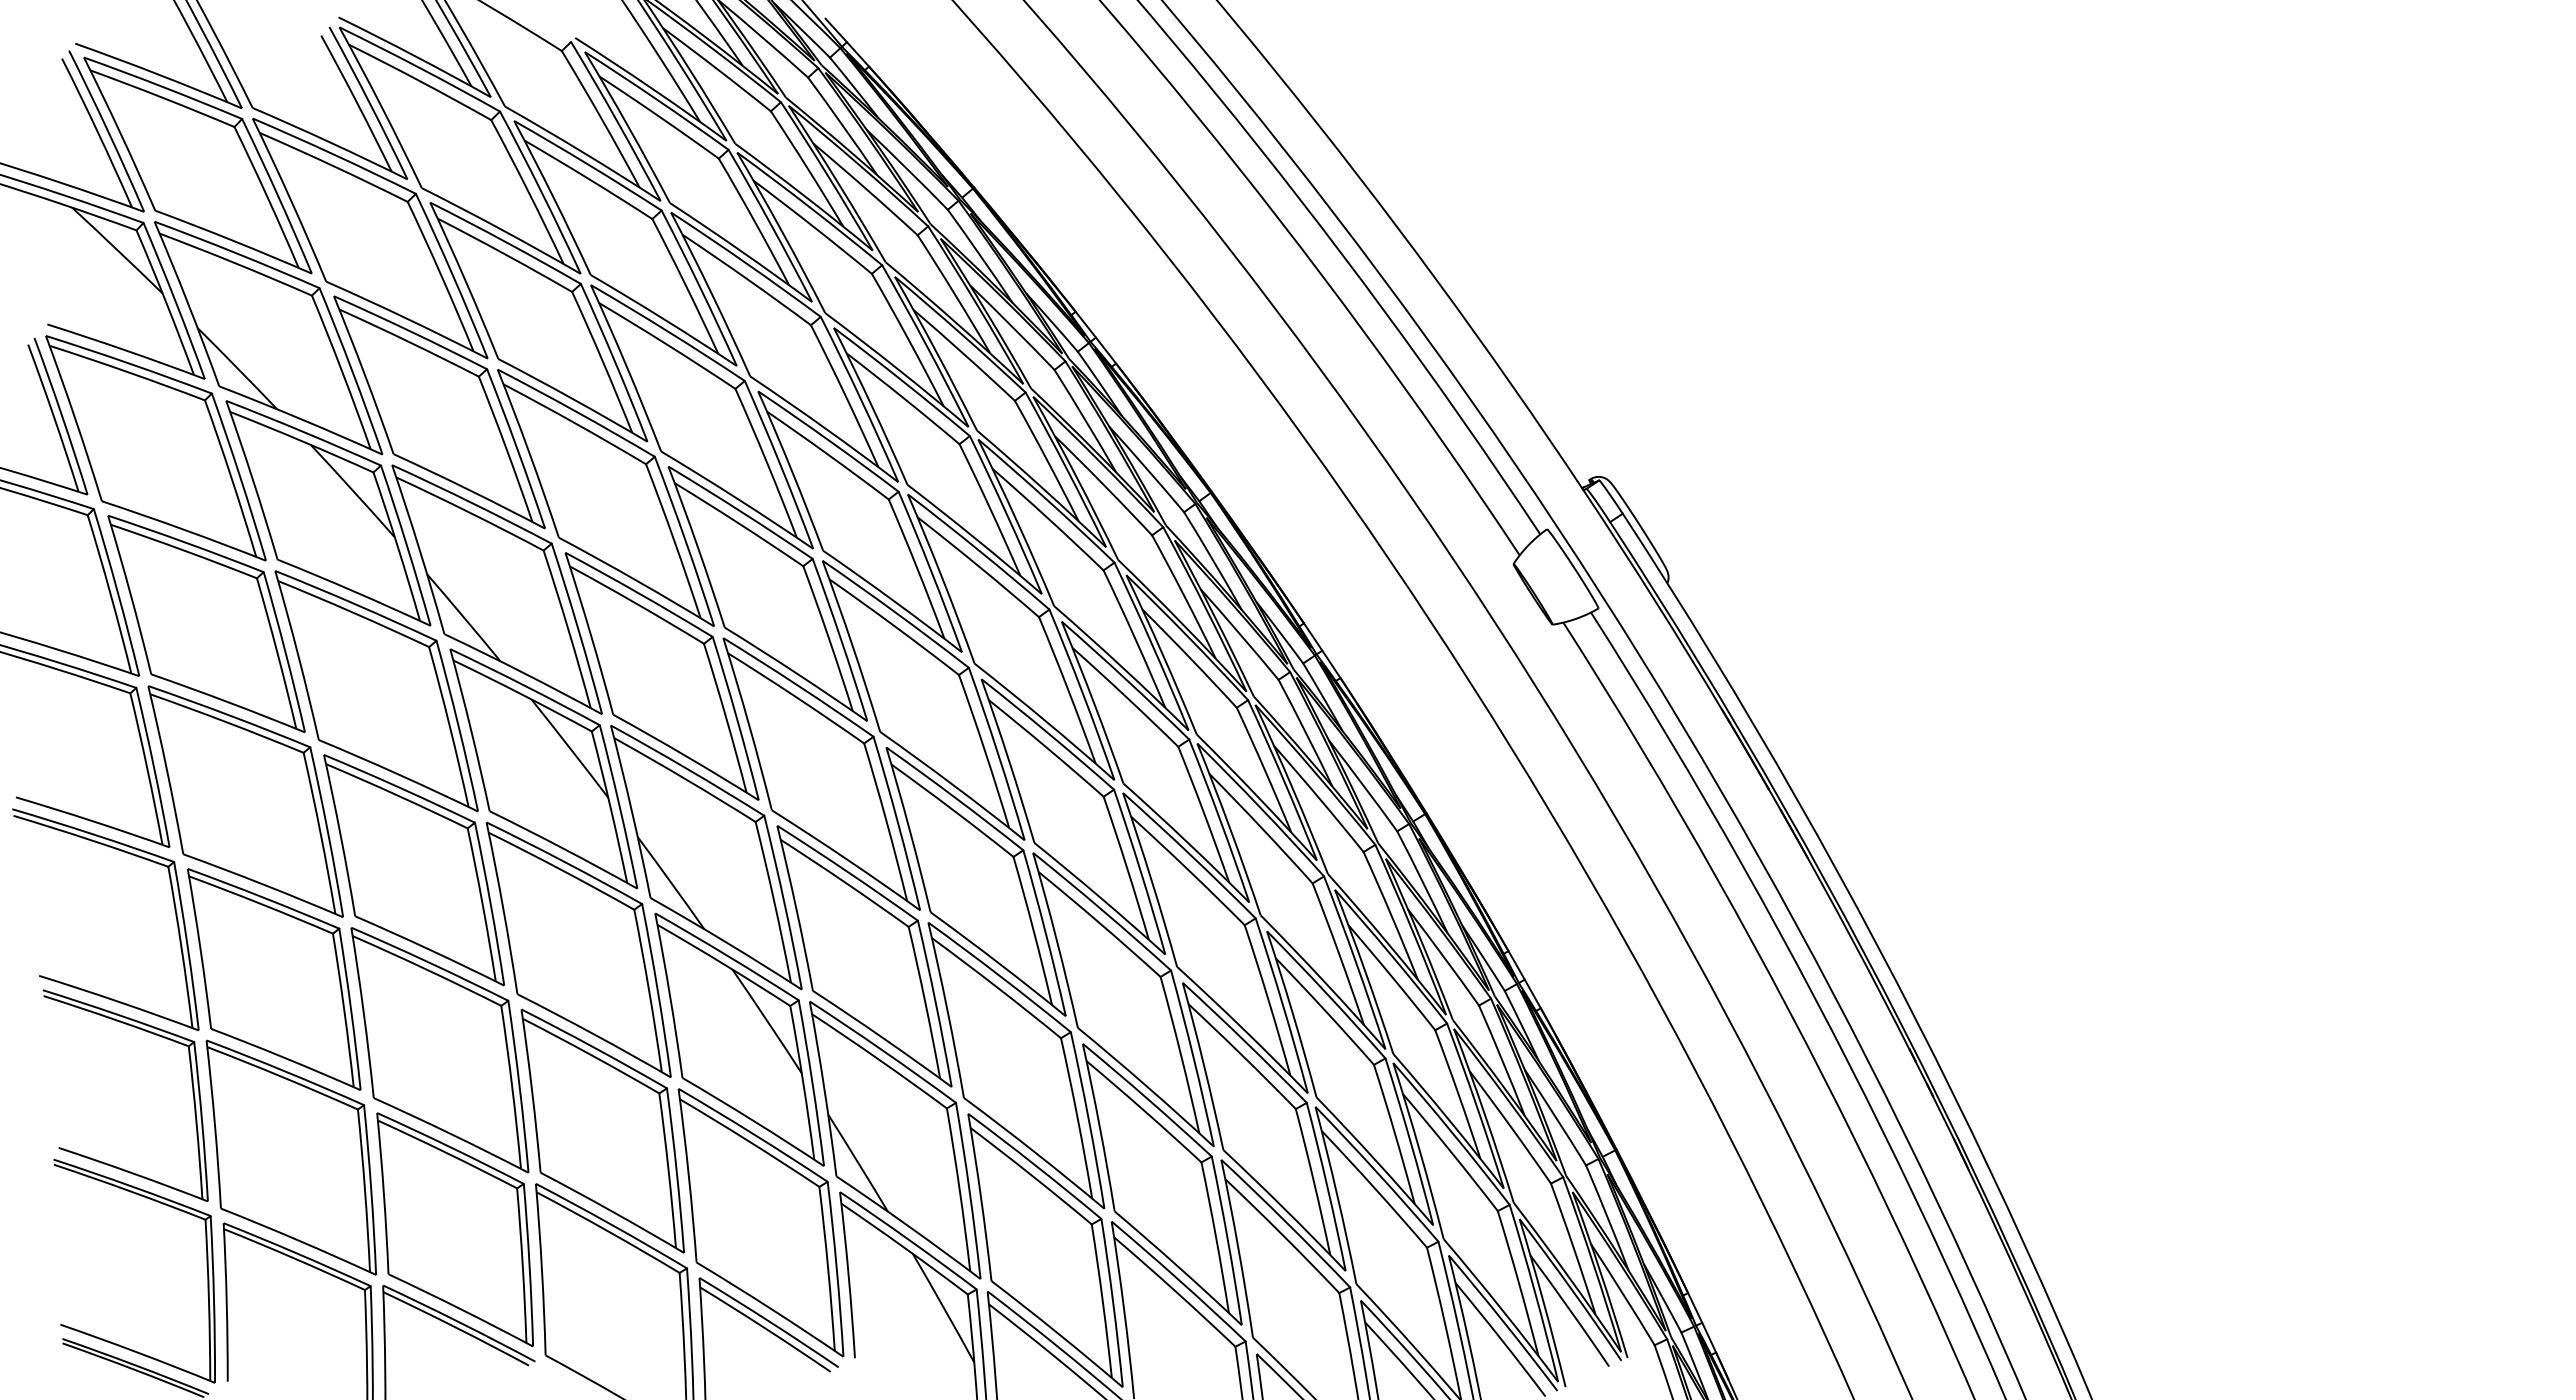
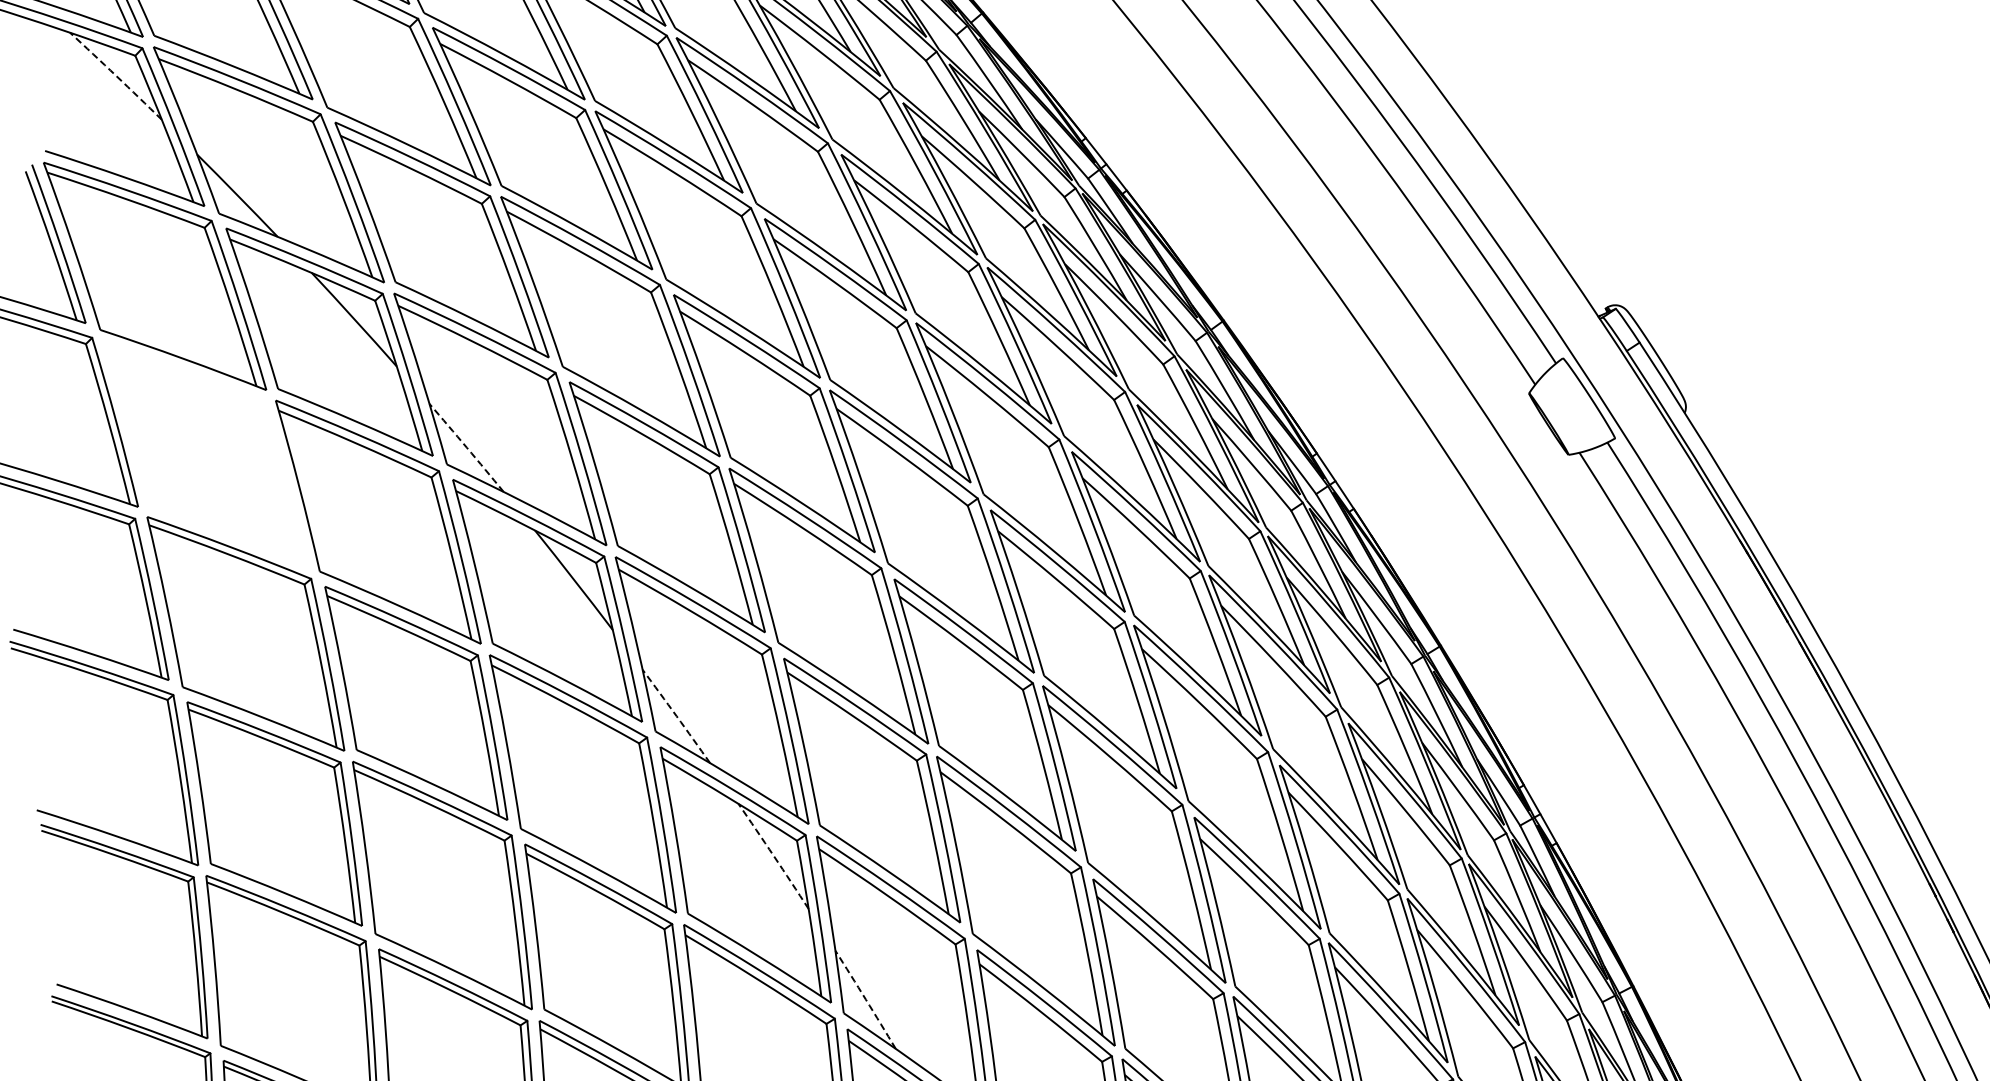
arc: (117, 250) -> (116, 76), solid -> dashed
arc: (464, 617) -> (467, 447), solid -> dashed
part: (206, 624) -> (206, 454), removed
arc: (671, 882) -> (676, 715), solid -> dashed
arc: (767, 1021) -> (773, 856), solid -> dashed
arc: (858, 1162) -> (866, 999), solid -> dashed

